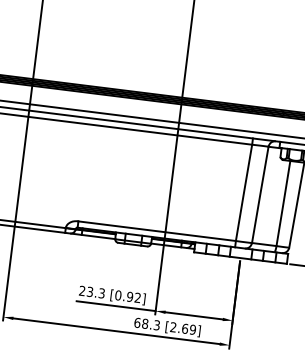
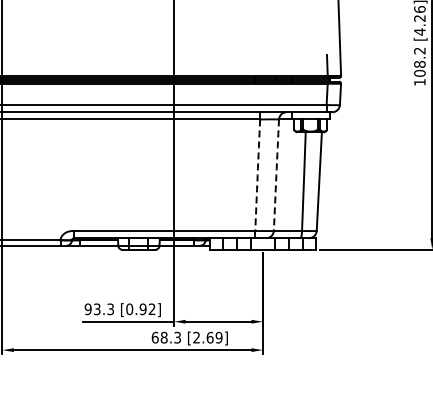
arc: (243, 193) -> (257, 175), solid -> dashed
arc: (260, 195) -> (276, 175), solid -> dashed
text: (81, 291) -> (87, 309), 23.3 -> 93.3

